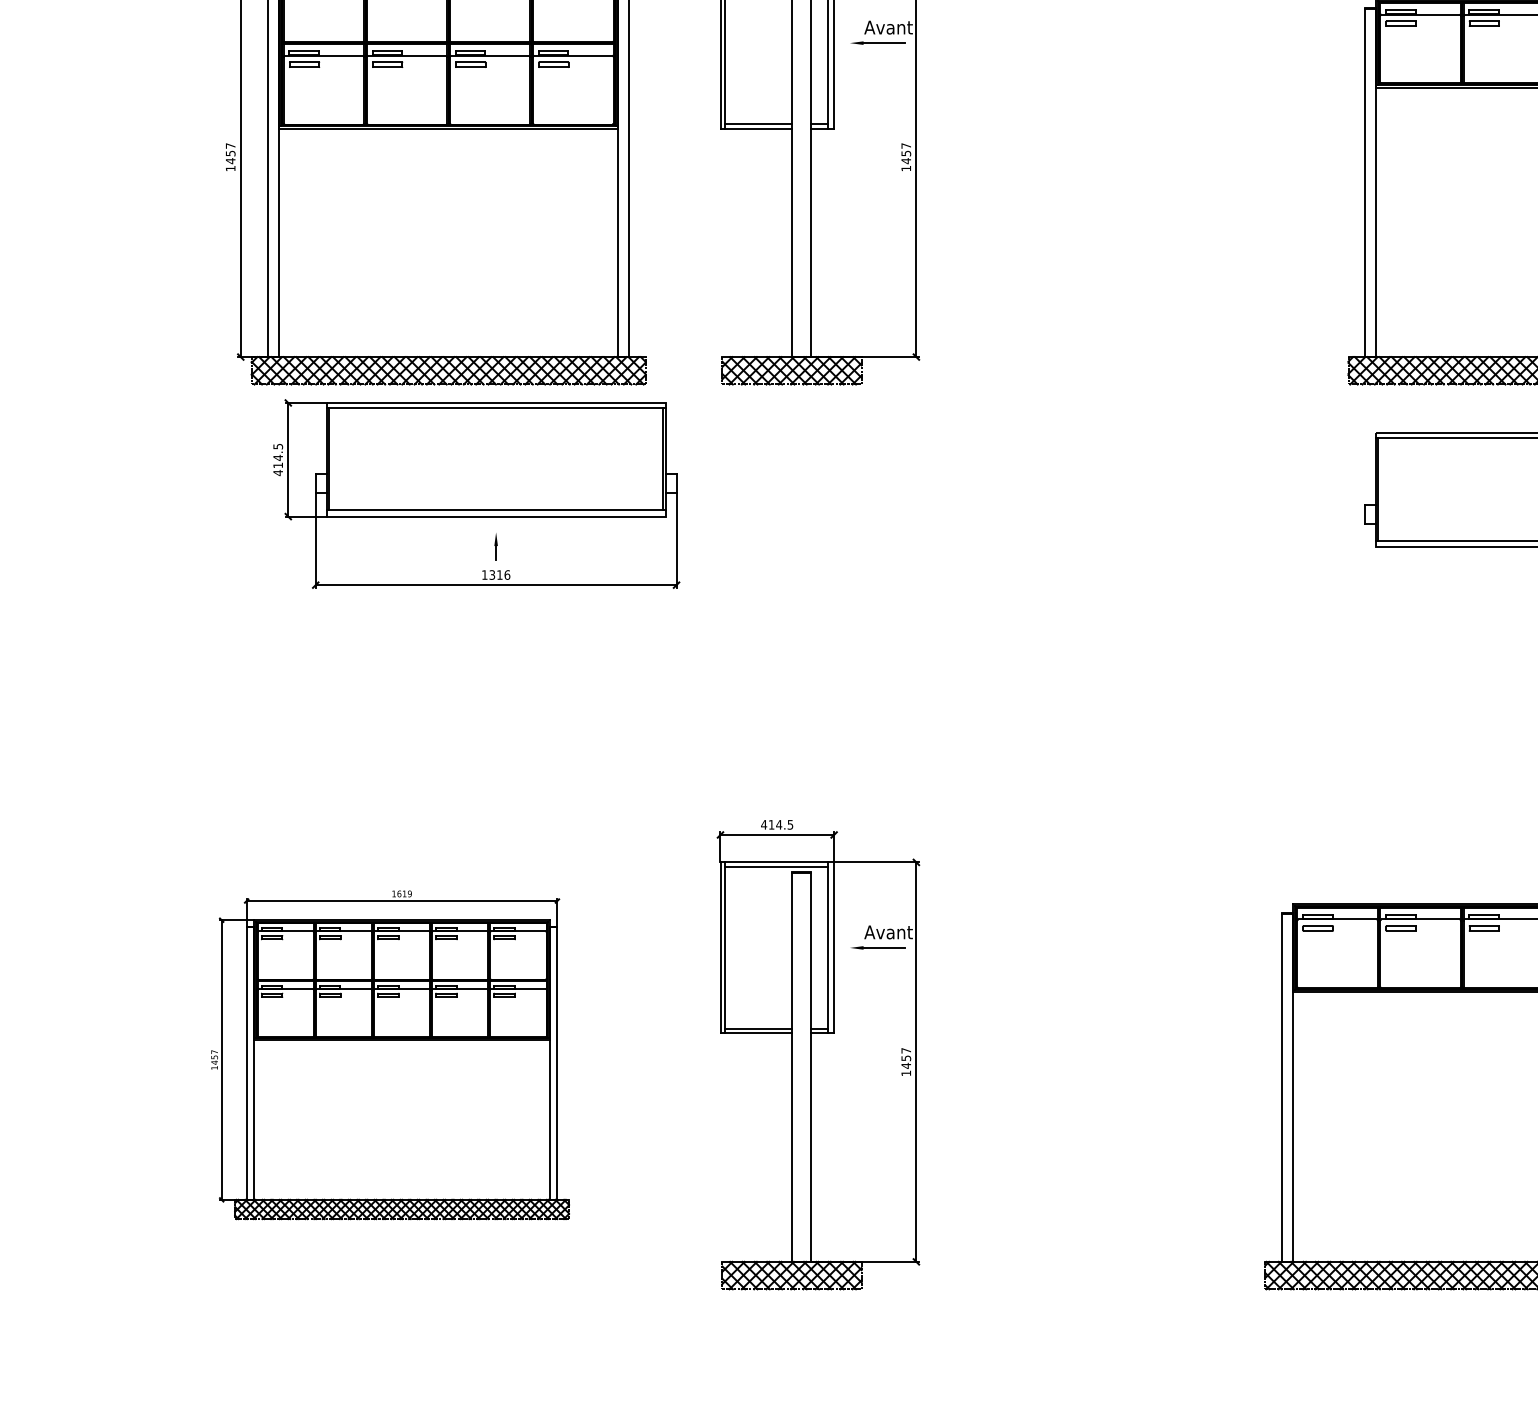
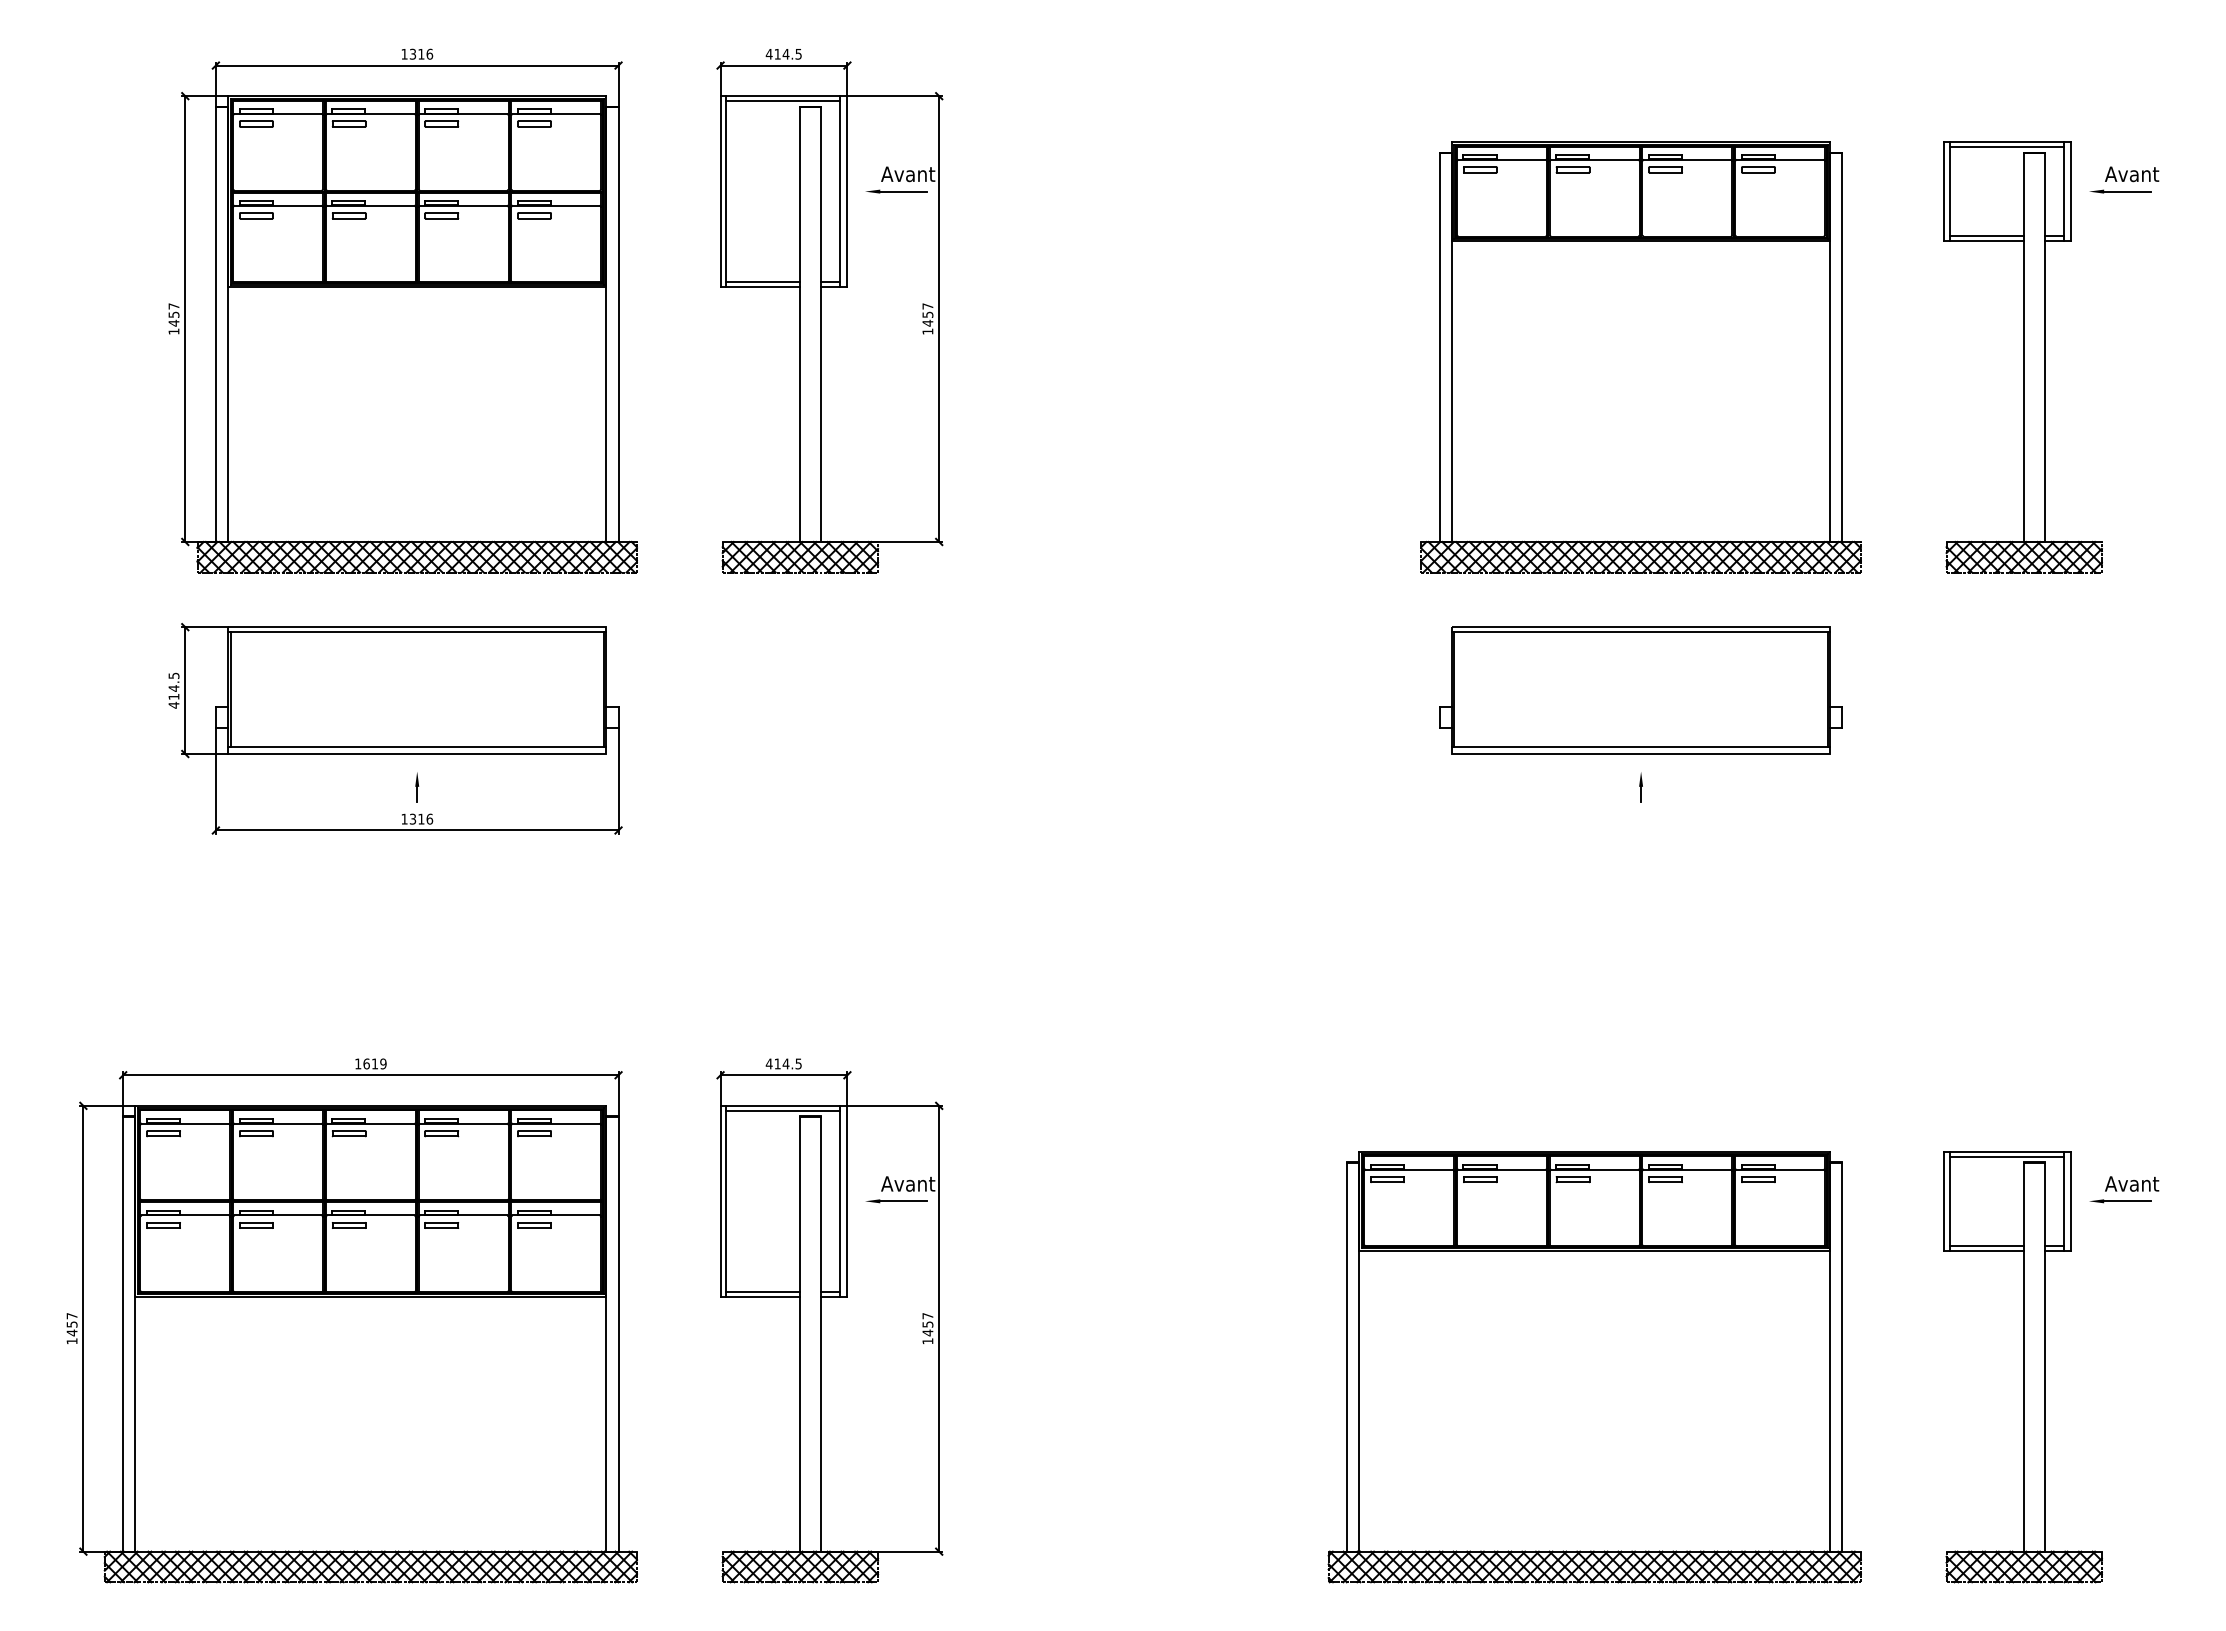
part: (476, 493) -> (395, 728), moved
part: (389, 1054) -> (351, 1320), size x1.43

